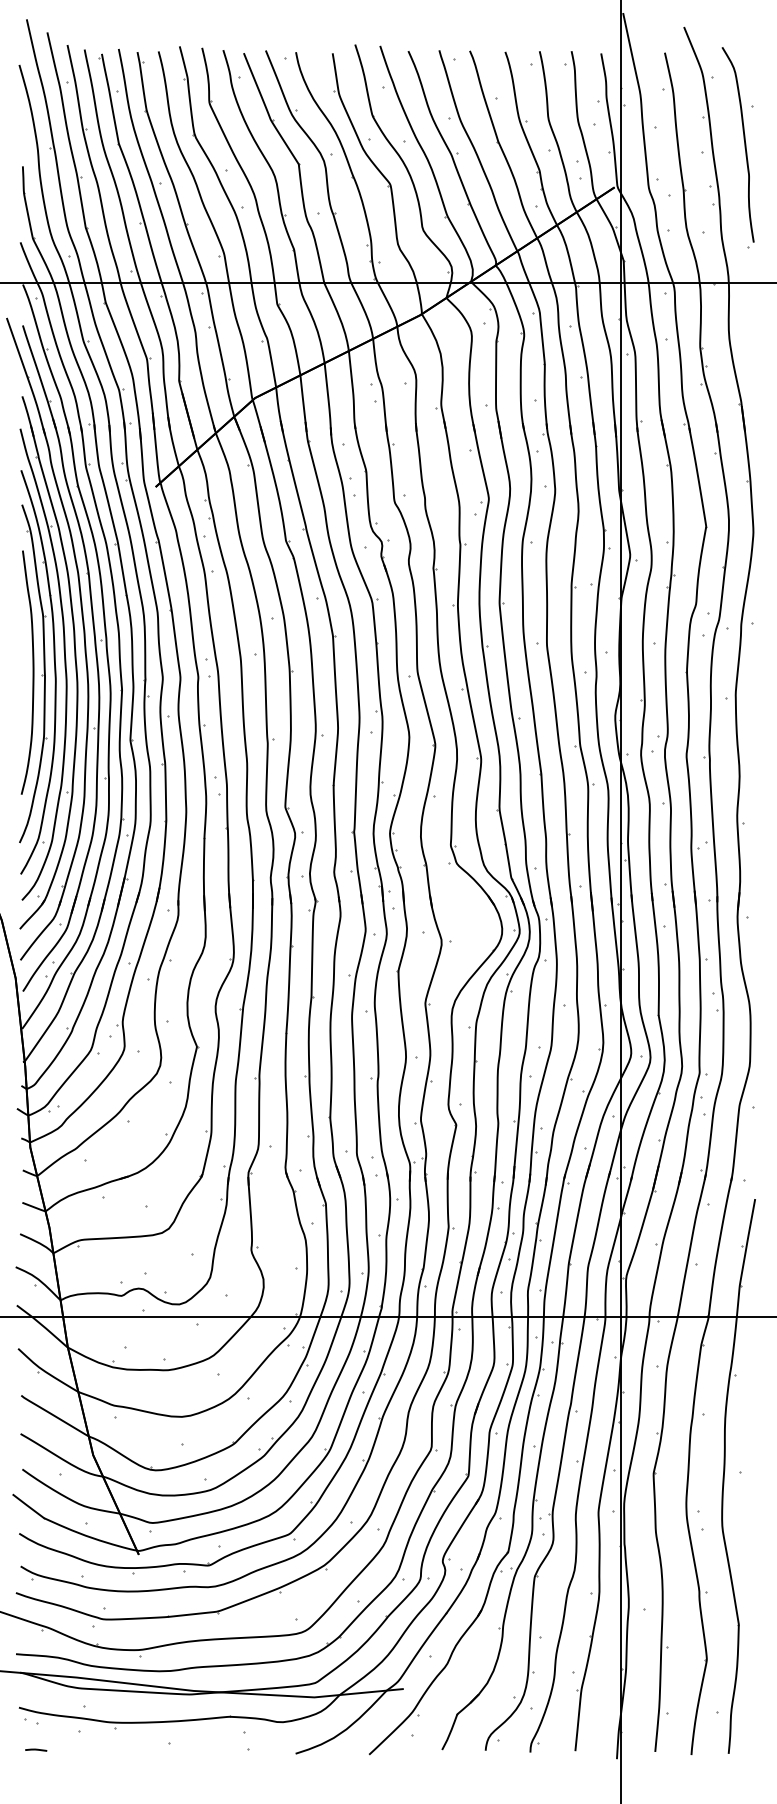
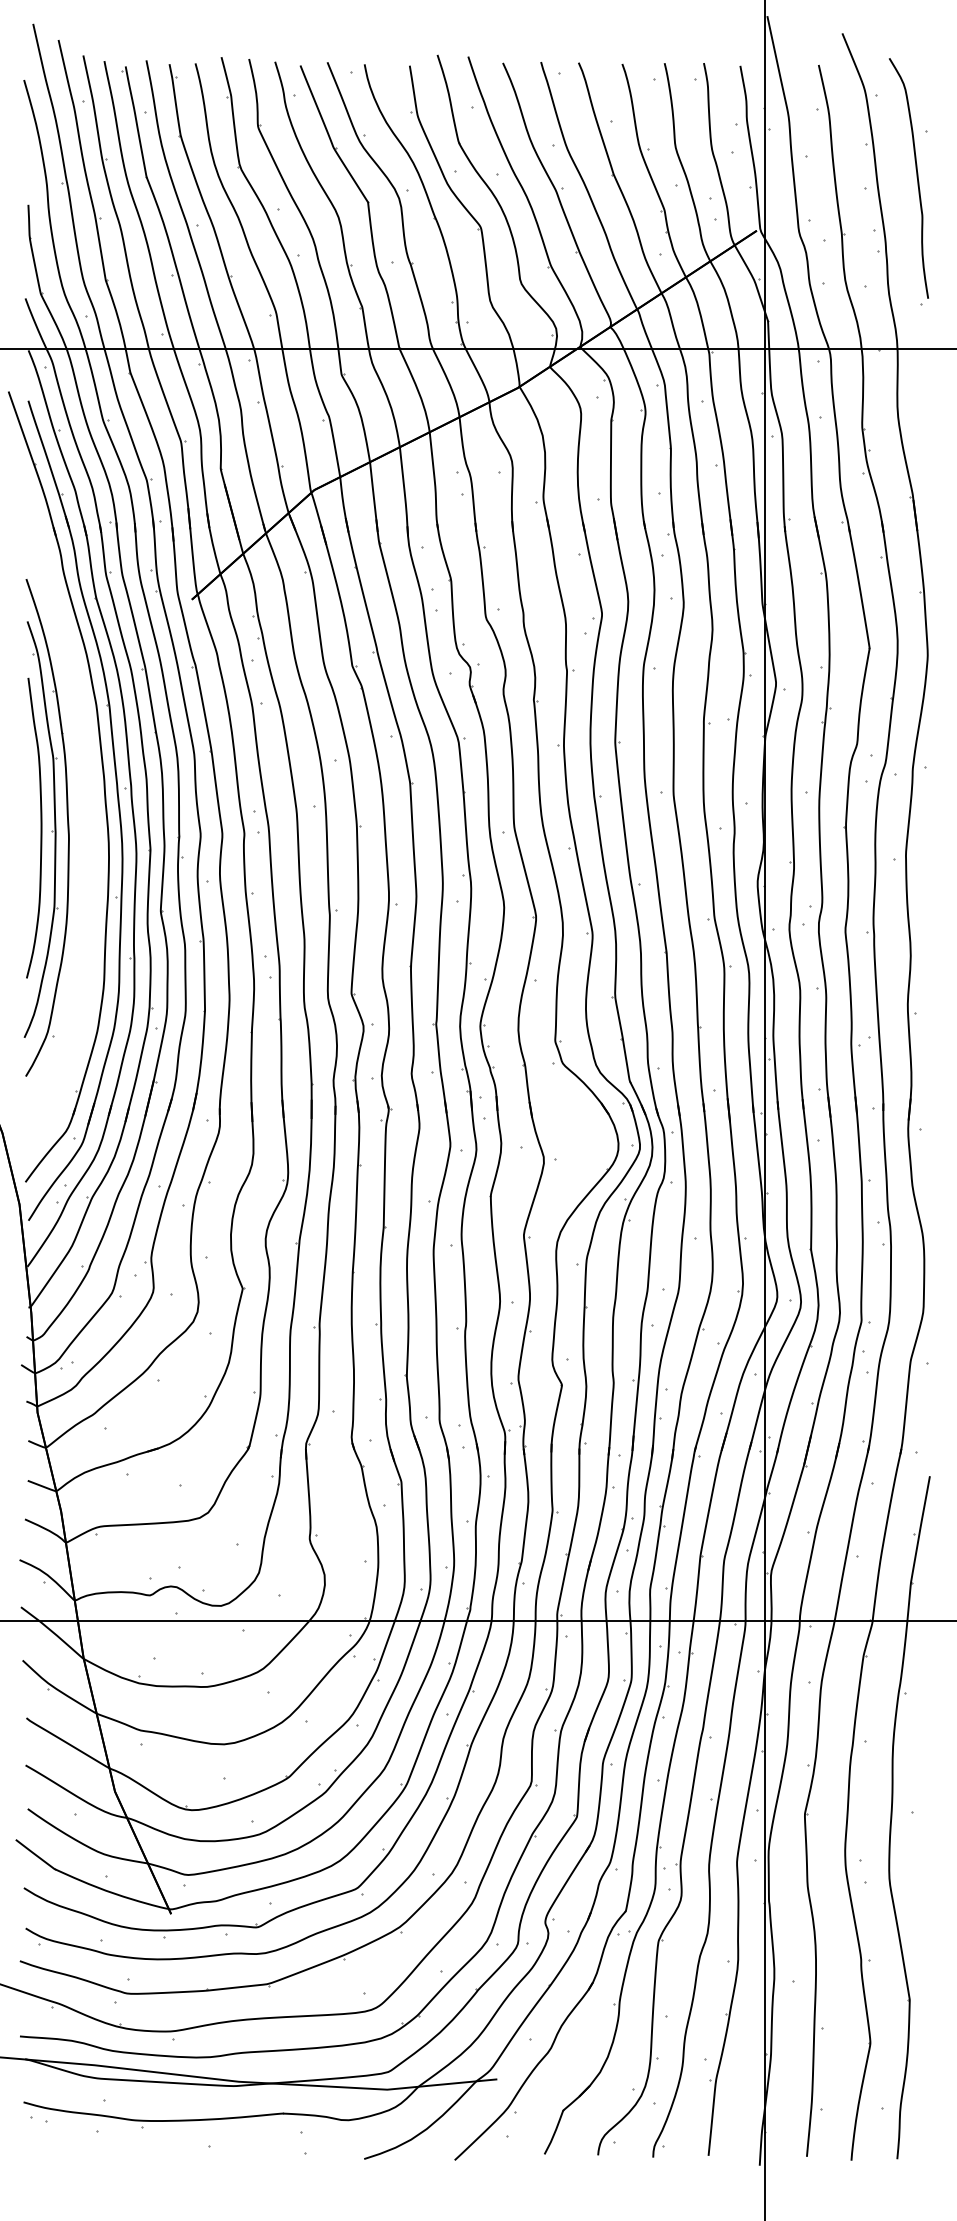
part: (64, 662) -> (79, 815), removed
line: (35, 1750) -> (44, 2154), removed

